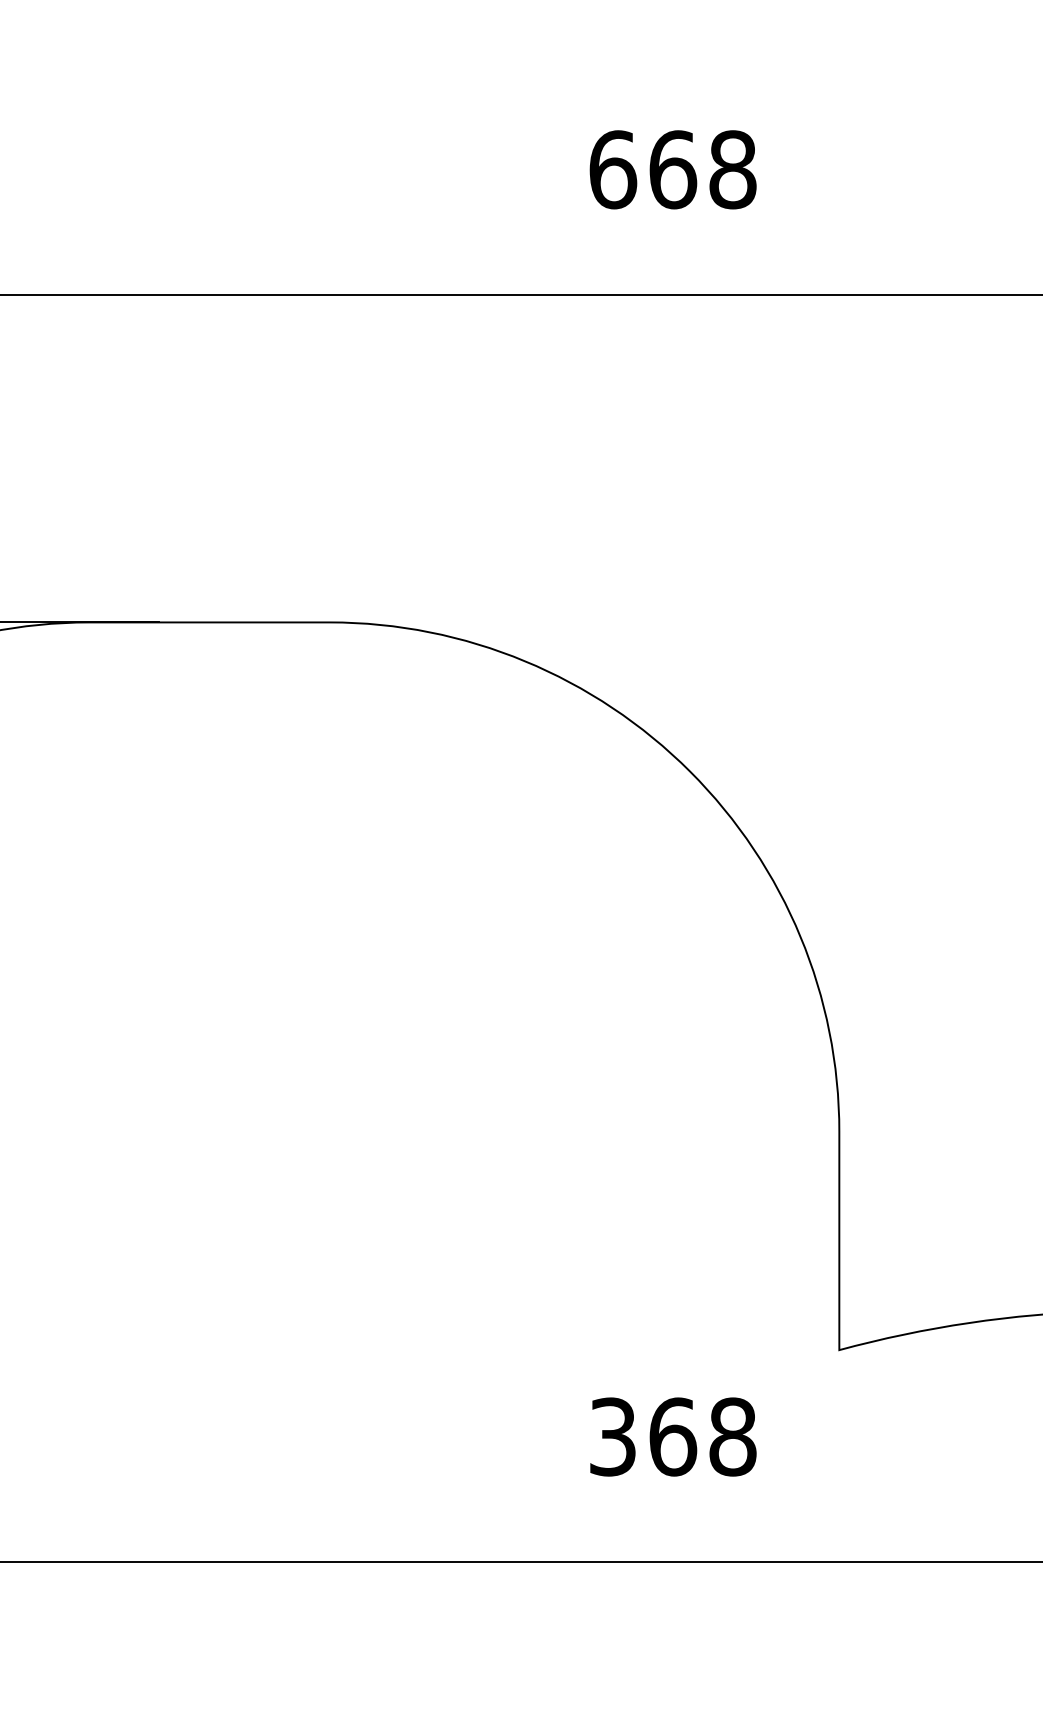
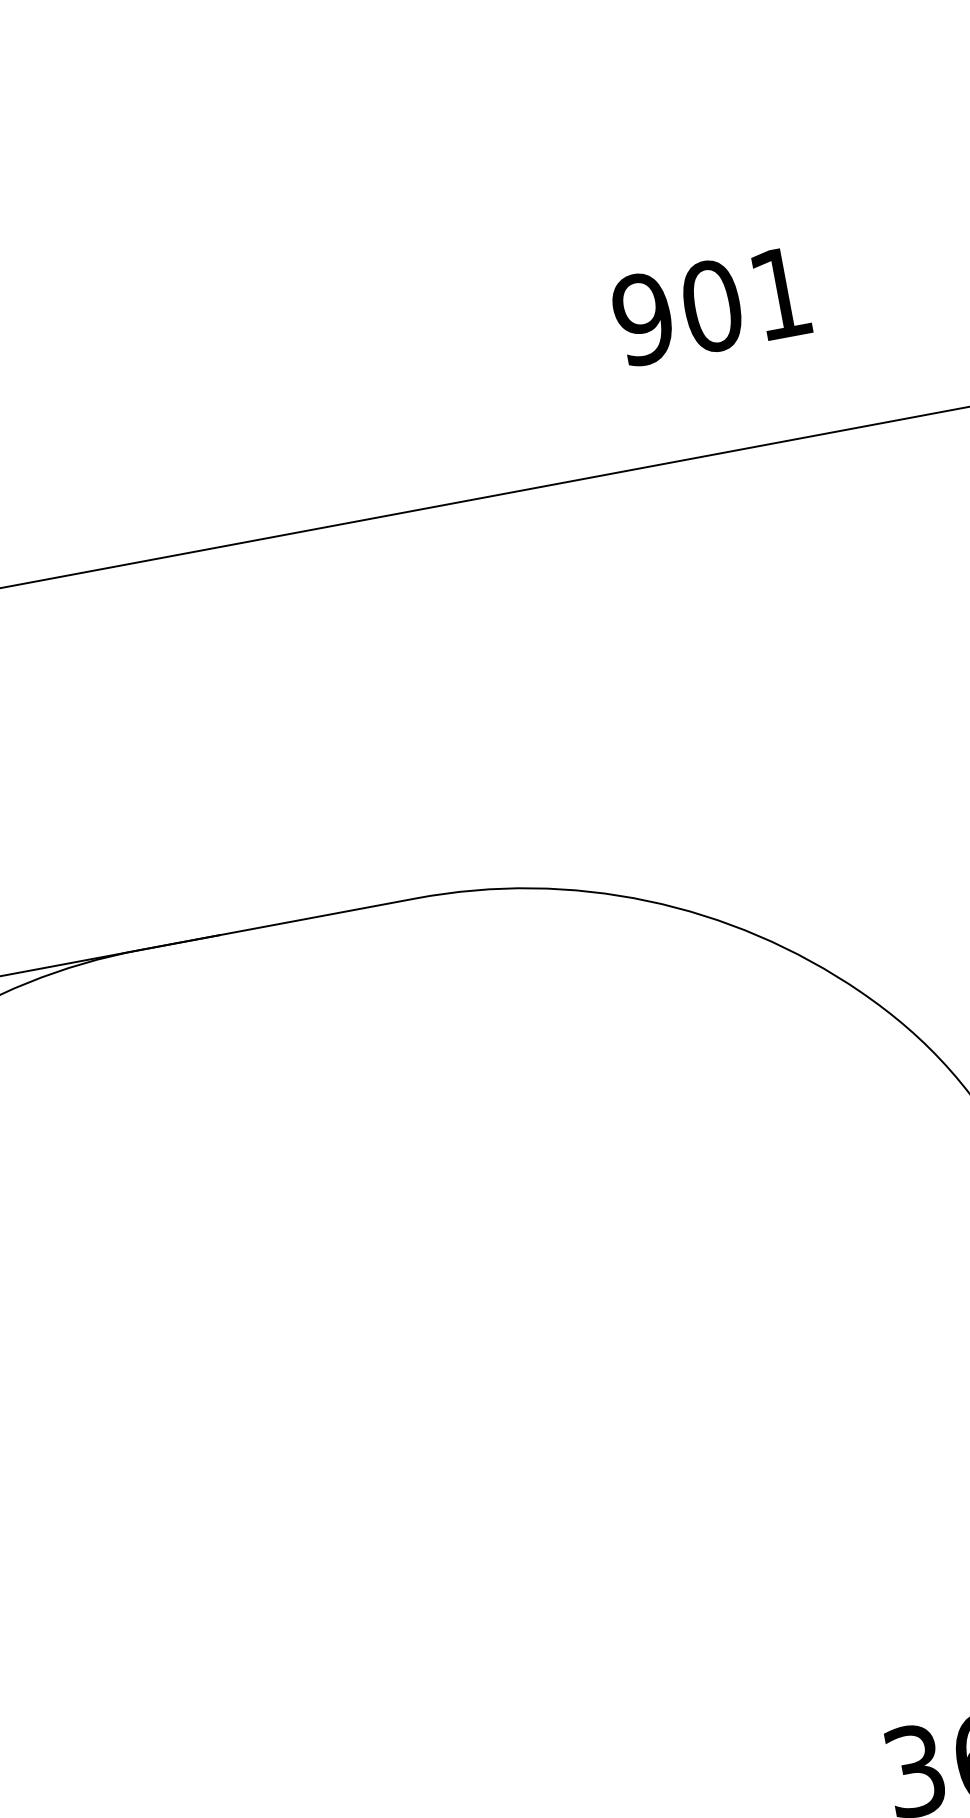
text: (672, 169) -> (711, 306), 668 -> 901

